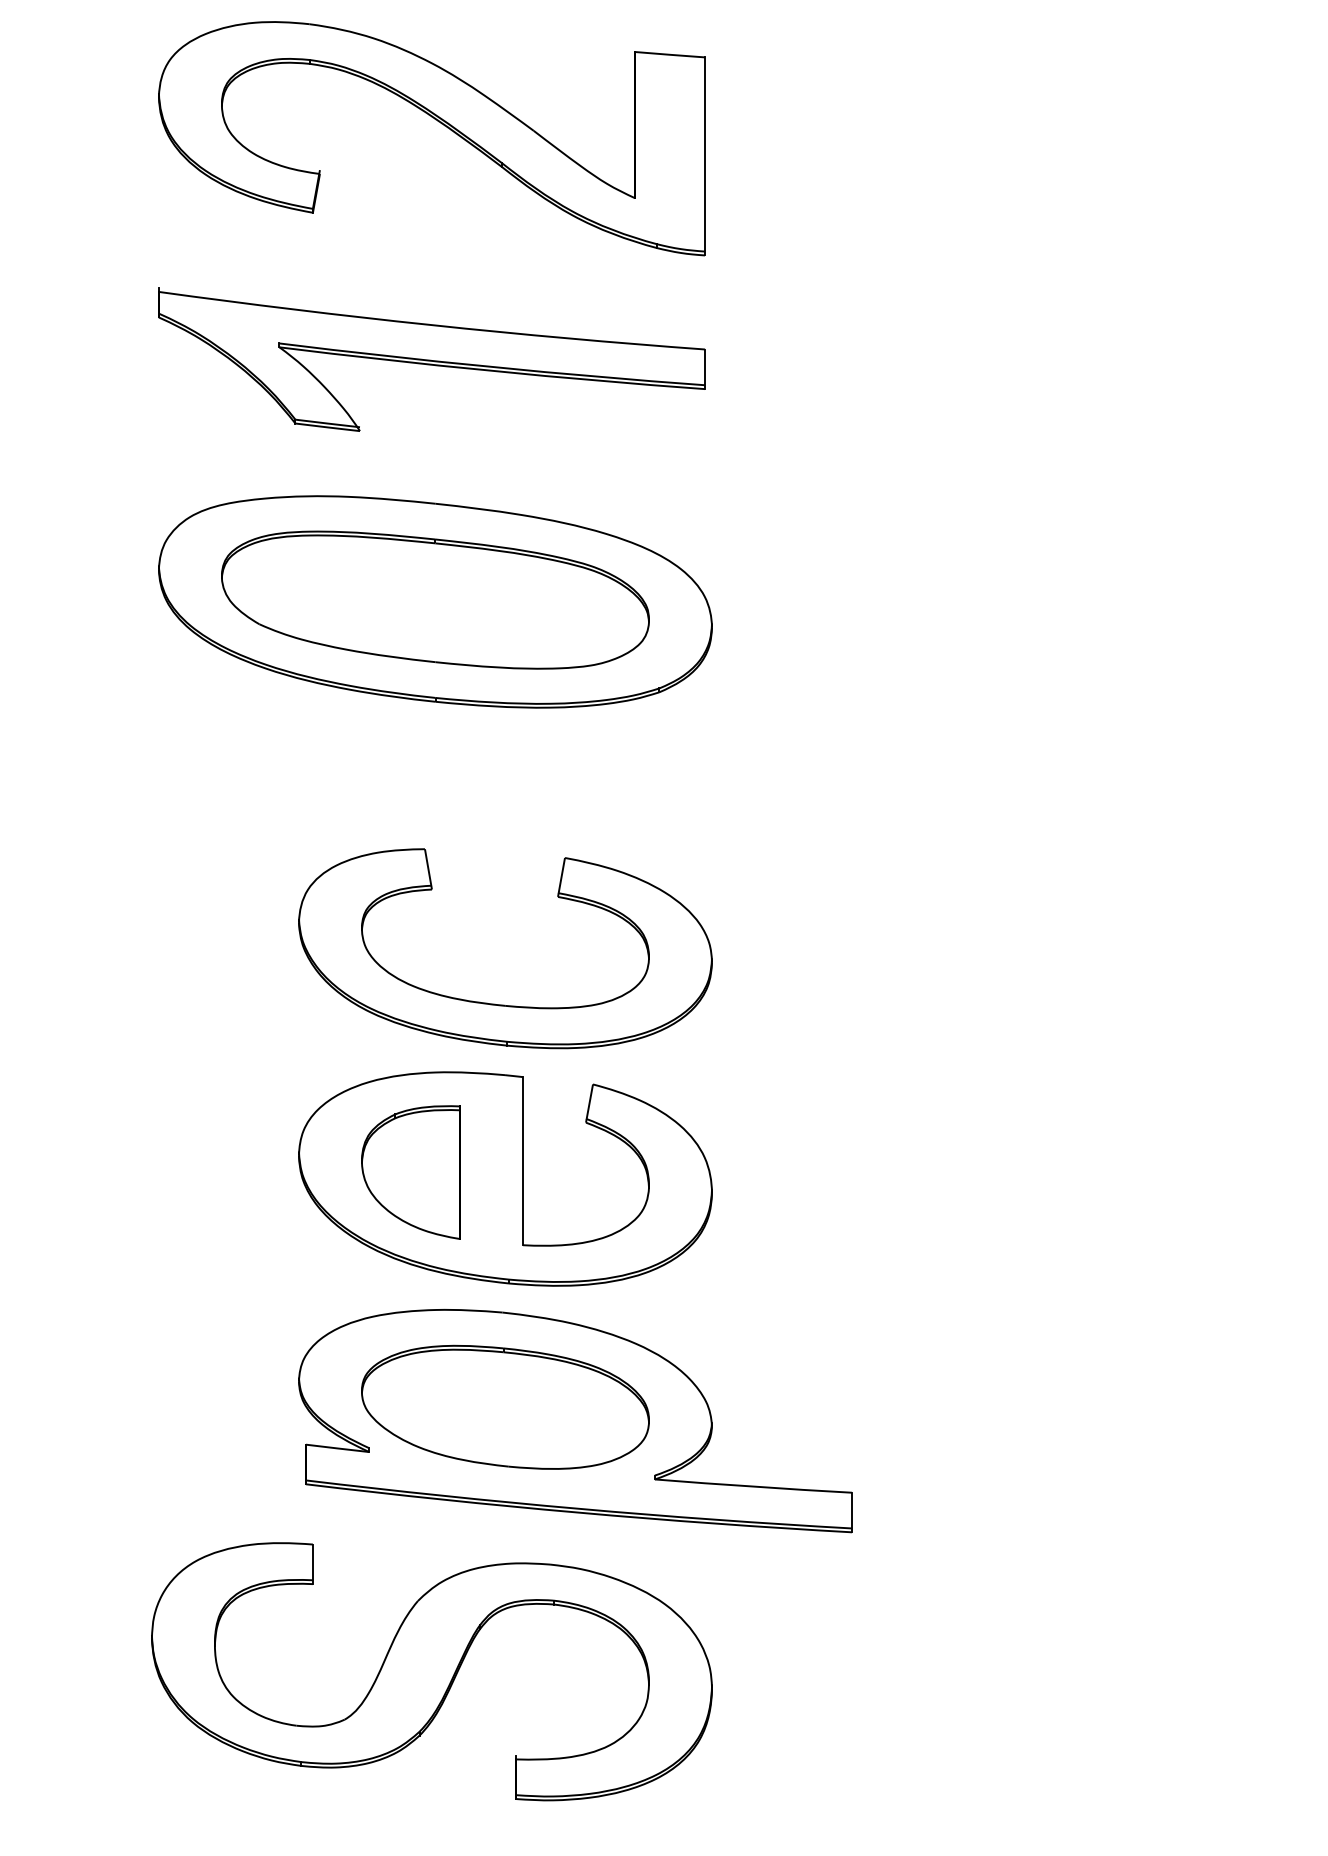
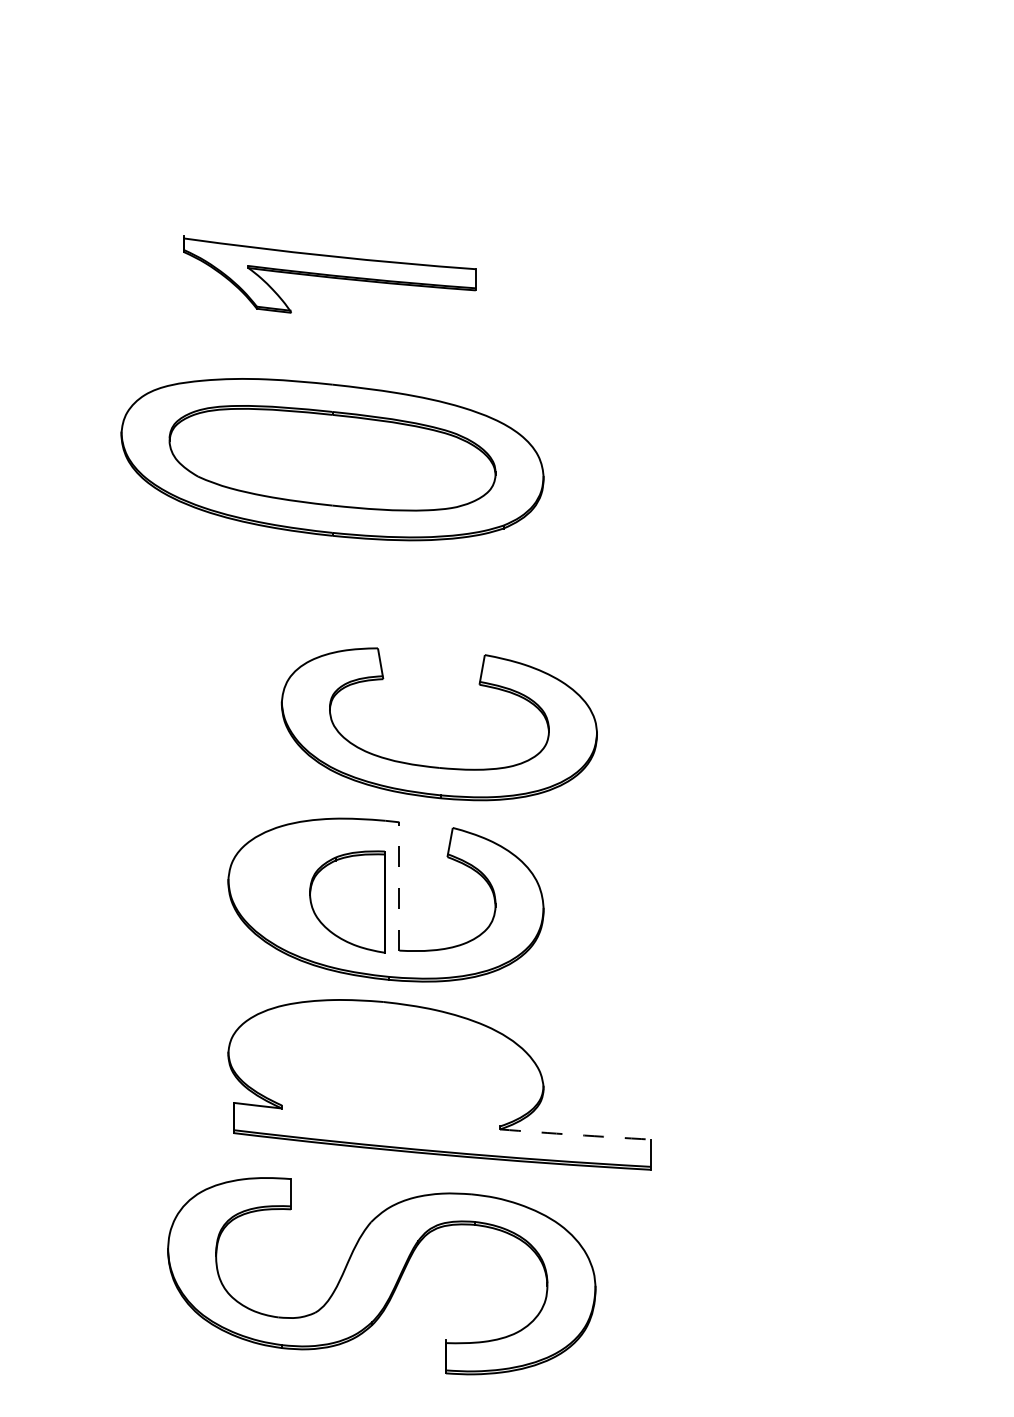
part: (441, 124) -> (337, 95), removed
part: (431, 359) -> (329, 274), size x0.7
part: (495, 1003) -> (431, 766), moved
line: (522, 1160) -> (398, 885), solid -> dashed
part: (410, 1172) -> (347, 901), moved
part: (505, 1406) -> (386, 1073), removed
arc: (753, 1486) -> (575, 1134), solid -> dashed
part: (431, 1671) -> (381, 1276), moved

